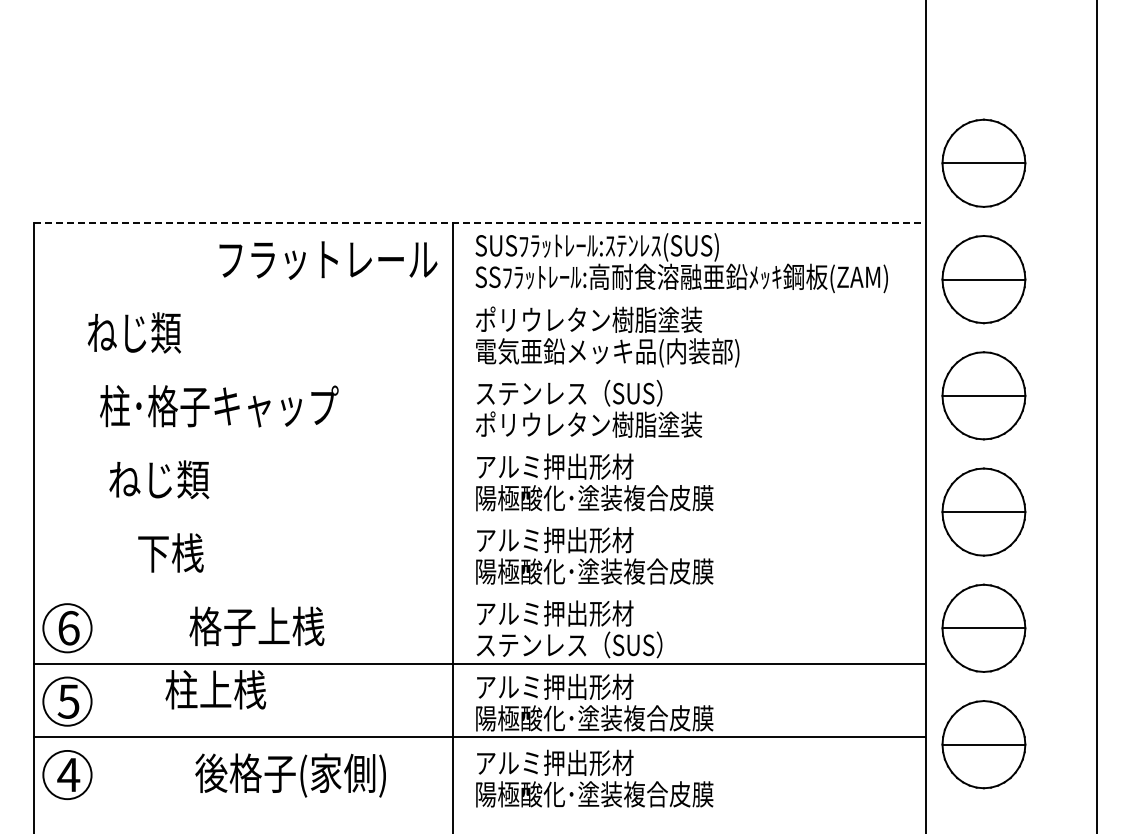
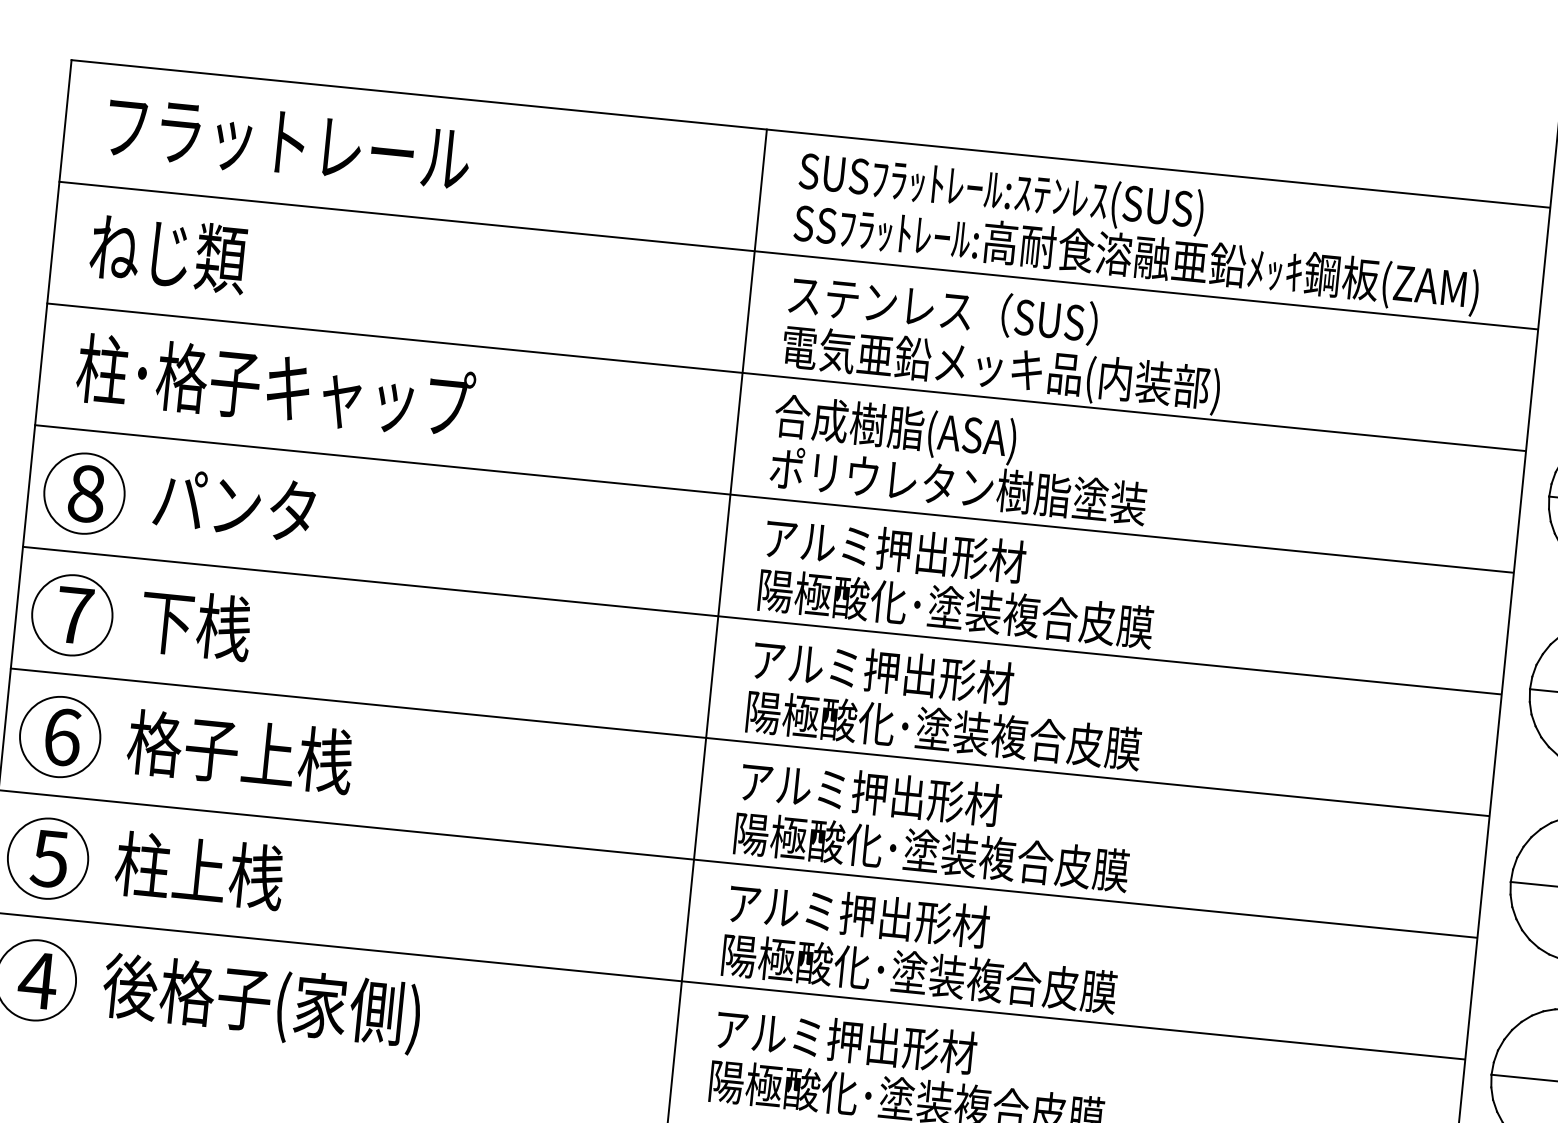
line: (479, 223) -> (810, 134), dashed -> solid
text: (328, 260) -> (288, 144), moved
line: (479, 296) -> (798, 255), added
text: (589, 319) -> (976, 311), ポリウレタン樹脂塗装 -> ステンレス（SUS）
text: (133, 332) -> (167, 252), moved
line: (479, 370) -> (785, 377), added
text: (568, 394) -> (929, 432), ステンレス（SUS） -> 合成樹脂(ASA)
text: (219, 406) -> (275, 387), moved
line: (479, 443) -> (773, 498), added
text: (159, 479) -> (237, 505), ねじ類 -> パンタ
part: (67, 481) -> (84, 493), added
line: (479, 516) -> (761, 619), added
text: (170, 552) -> (195, 623), moved
part: (67, 554) -> (72, 614), added
line: (479, 590) -> (749, 742), added
text: (256, 626) -> (239, 752), moved
text: (594, 644) -> (931, 851), ステンレス（SUS） -> 陽極酸化･塗装複合皮膜
text: (215, 689) -> (199, 870), moved
text: (290, 775) -> (261, 1003), moved

